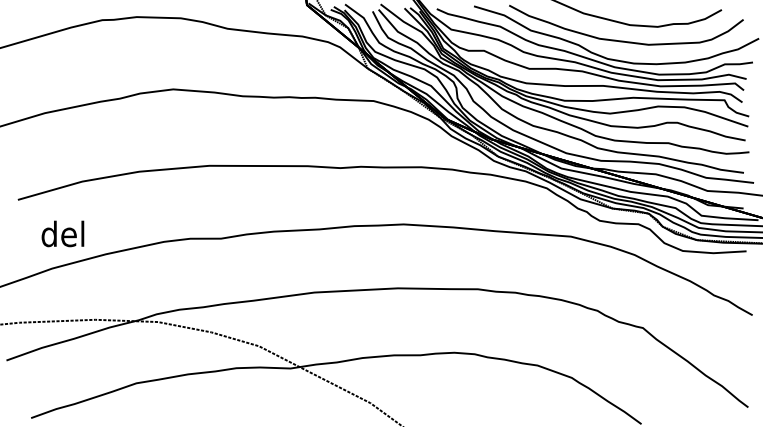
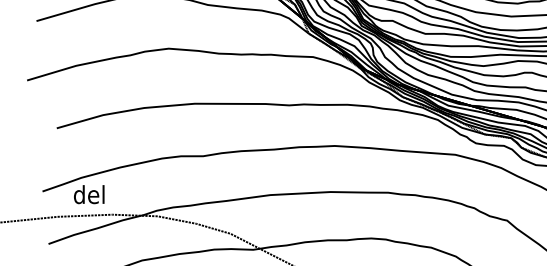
text: (62, 233) -> (88, 194), moved

